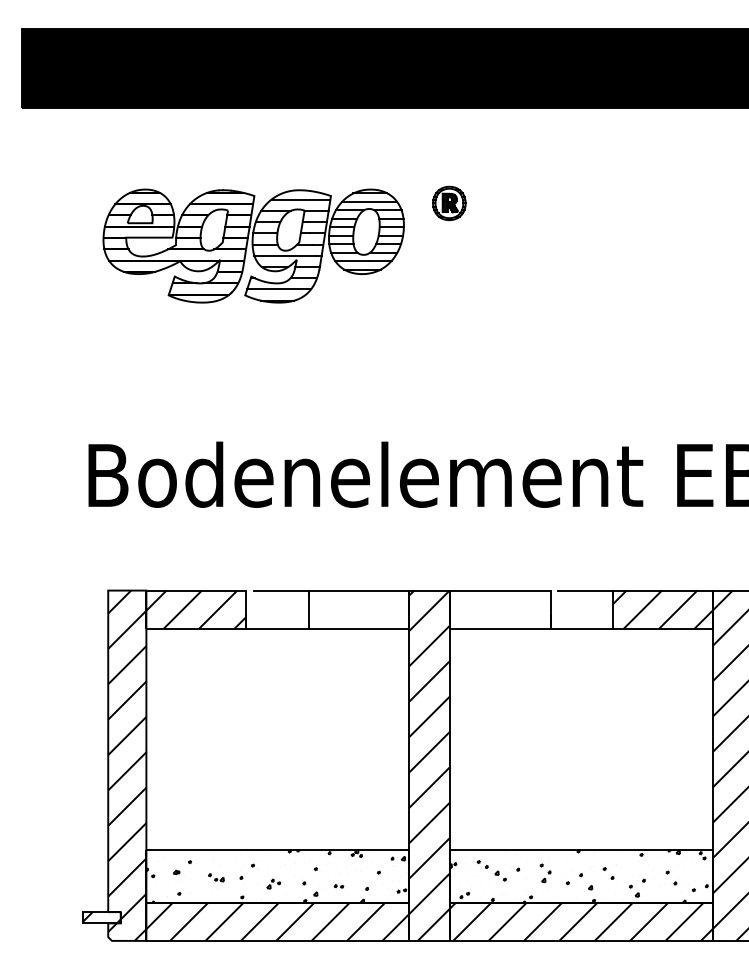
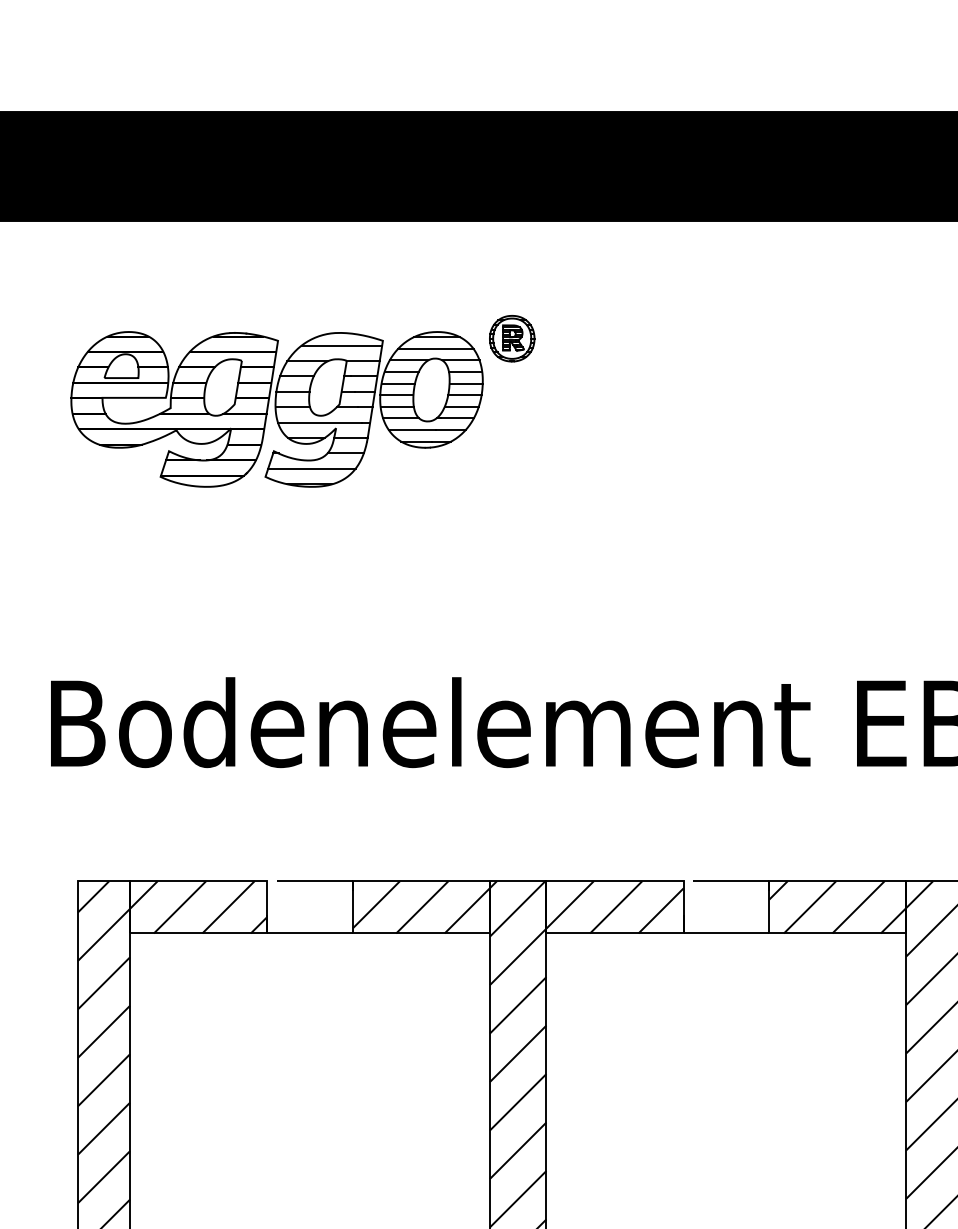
part: (449, 203) -> (512, 338), moved
hatch: (359, 609) -> (421, 907), added
hatch: (500, 609) -> (615, 907), added

